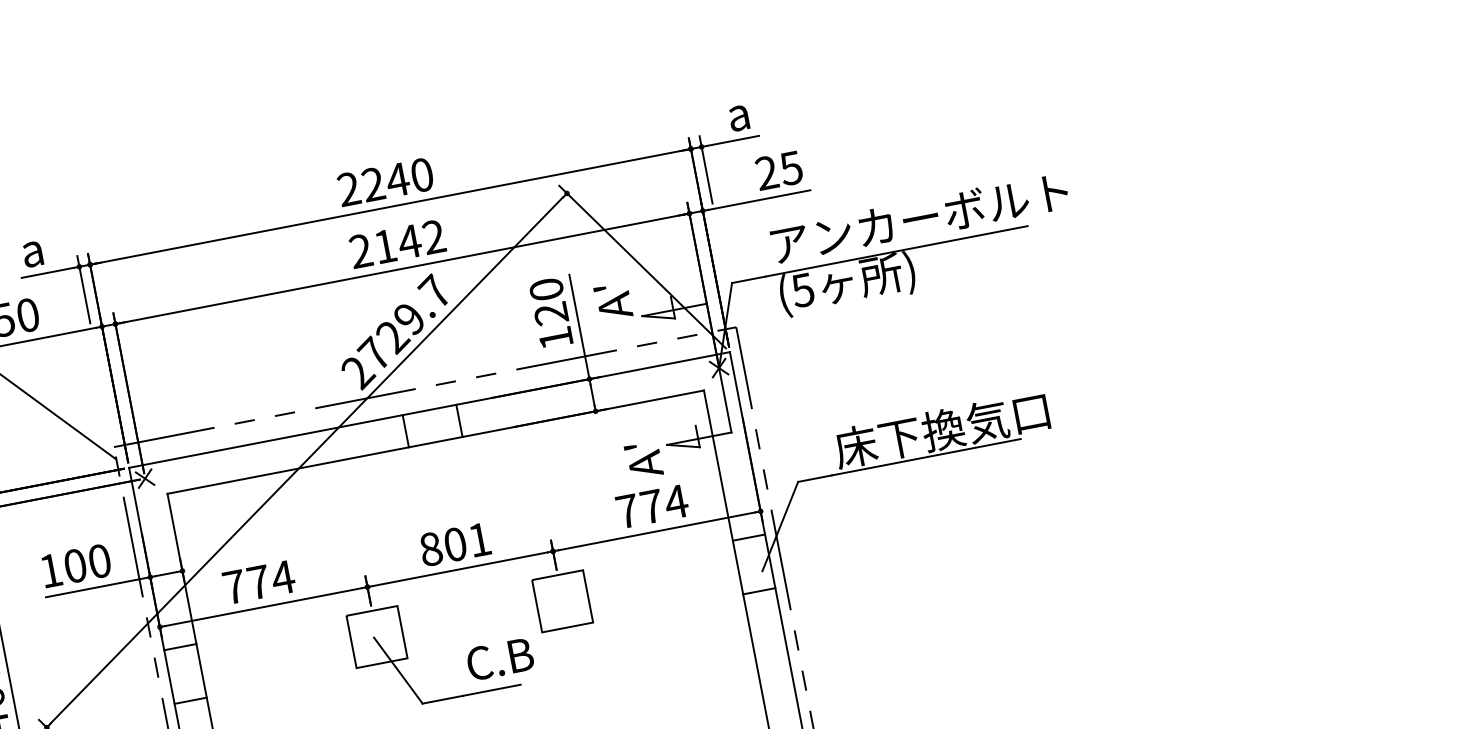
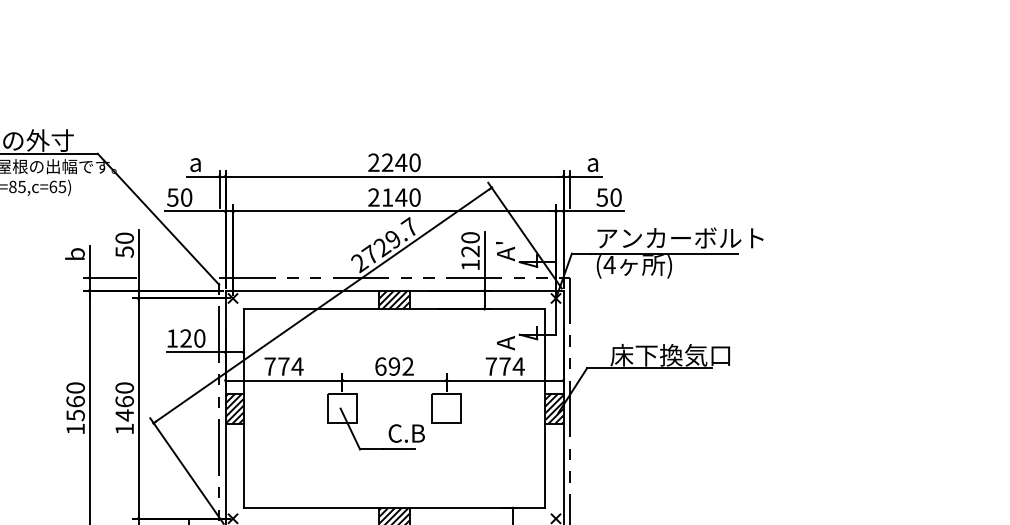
text: (777, 170) -> (608, 197), 25 -> 50
text: (433, 237) -> (414, 197), 2142 -> 2140
text: (802, 291) -> (609, 265), (5 -> (4
hatch: (432, 425) -> (394, 299), added
text: (630, 447) -> (499, 332), A' -> A
text: (455, 544) -> (394, 366), 801 -> 692
hatch: (754, 564) -> (554, 408), added
text: (74, 566) -> (185, 338), 100 -> 120
hatch: (185, 673) -> (234, 408), added

